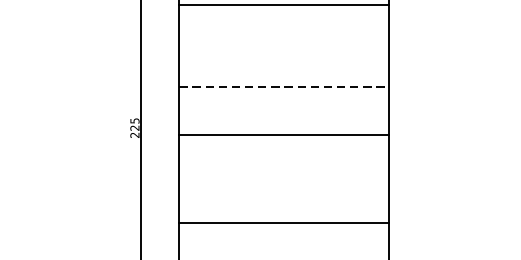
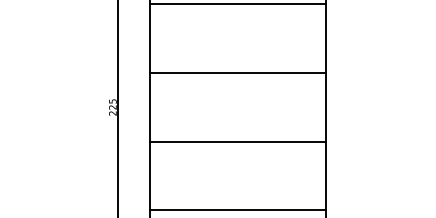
line: (283, 87) -> (237, 73), dashed -> solid
line: (283, 134) -> (237, 141), moved
line: (283, 222) -> (237, 210), moved

